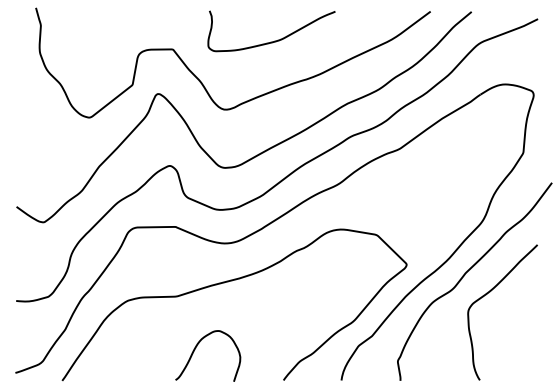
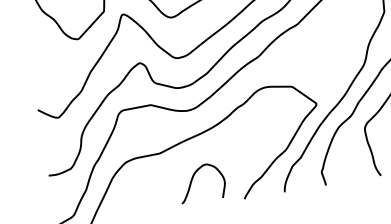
curve: (196, 348) -> (192, 179), moved

